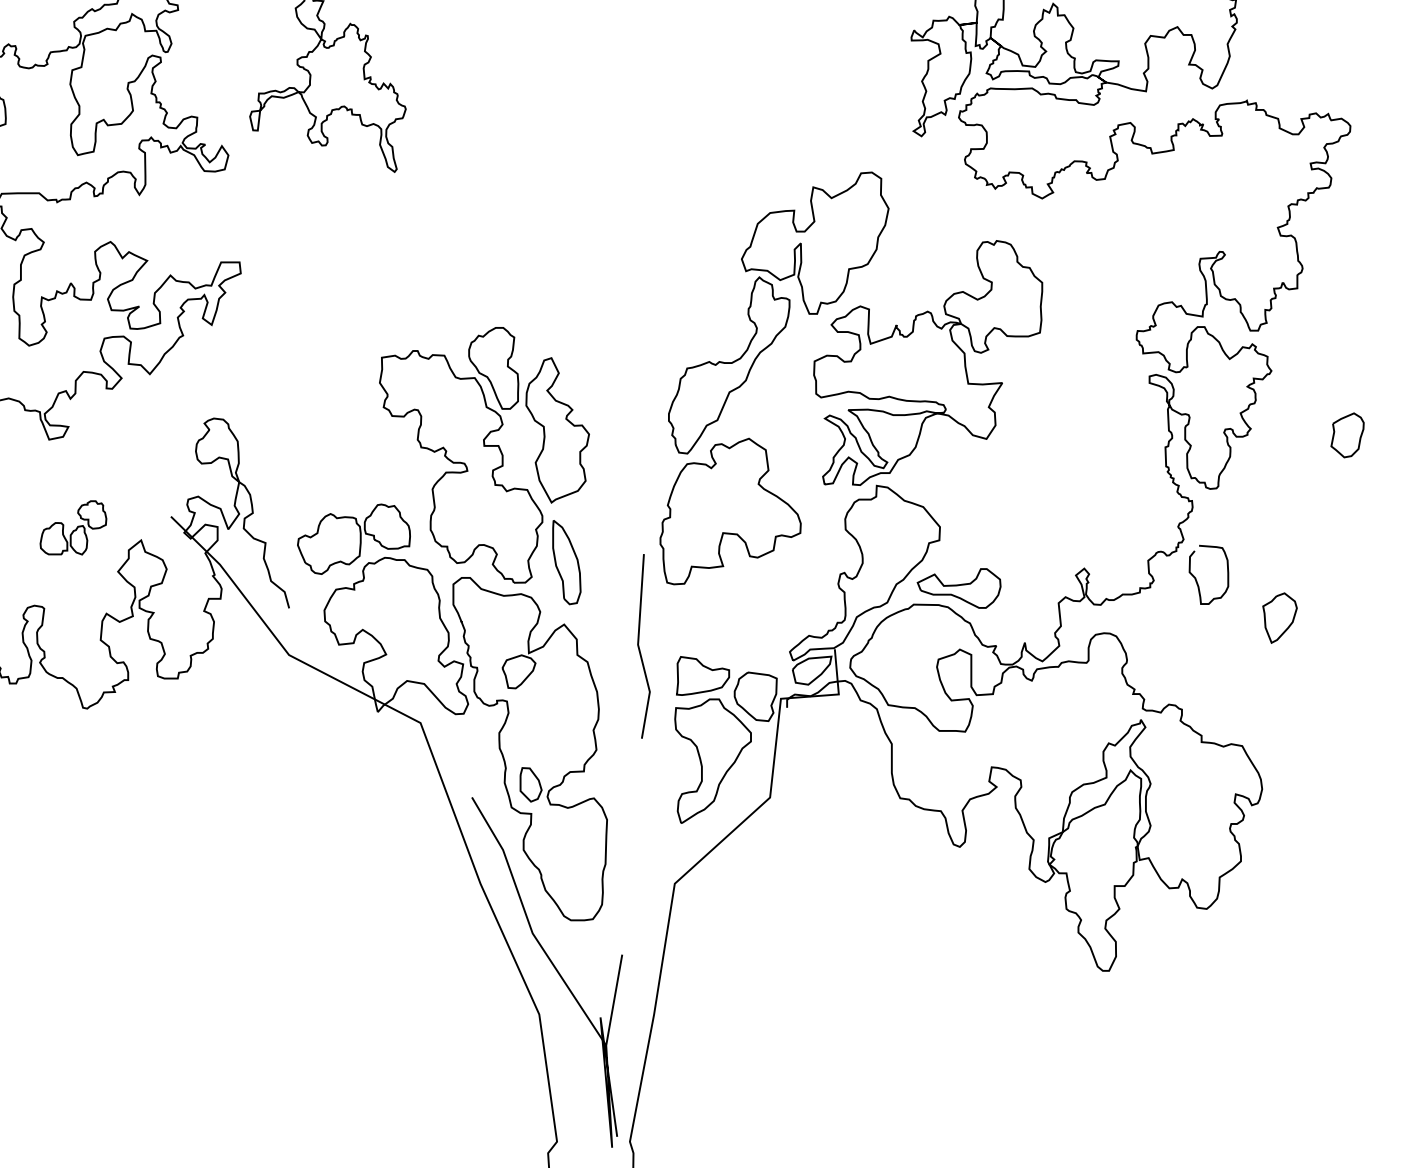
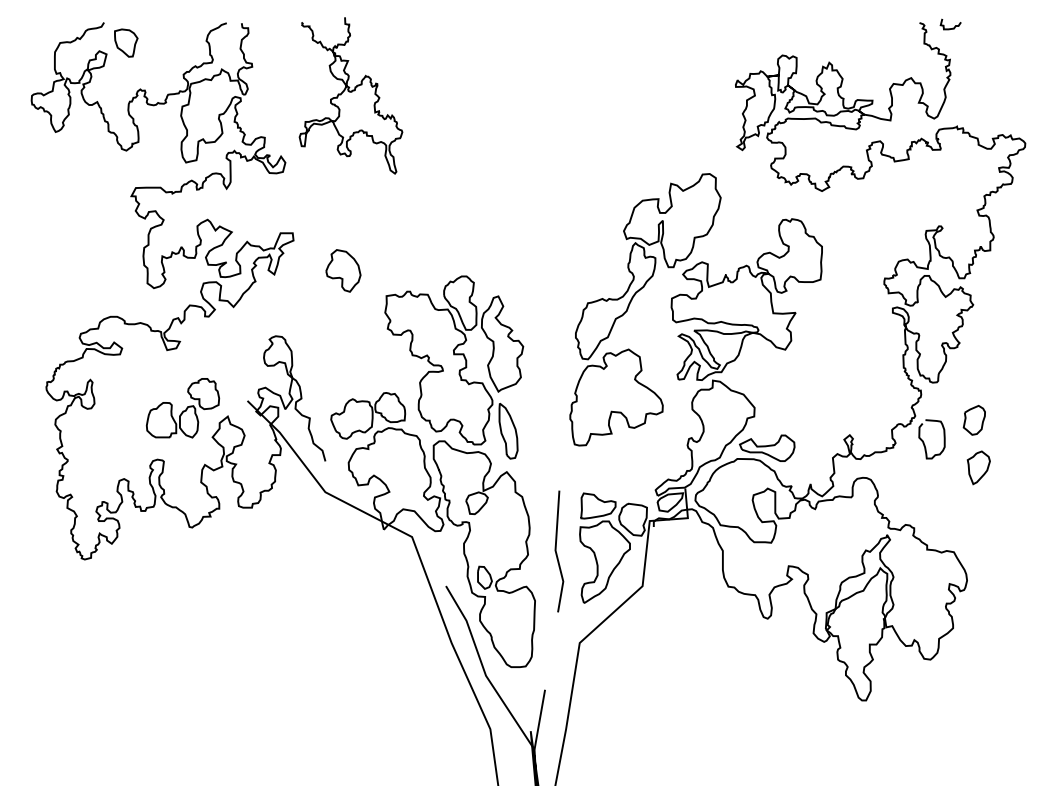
part: (316, 318) -> (343, 270), added
part: (1346, 435) -> (973, 420), moved
part: (73, 528) -> (183, 408), size x1.67
line: (641, 649) -> (557, 553), moved

